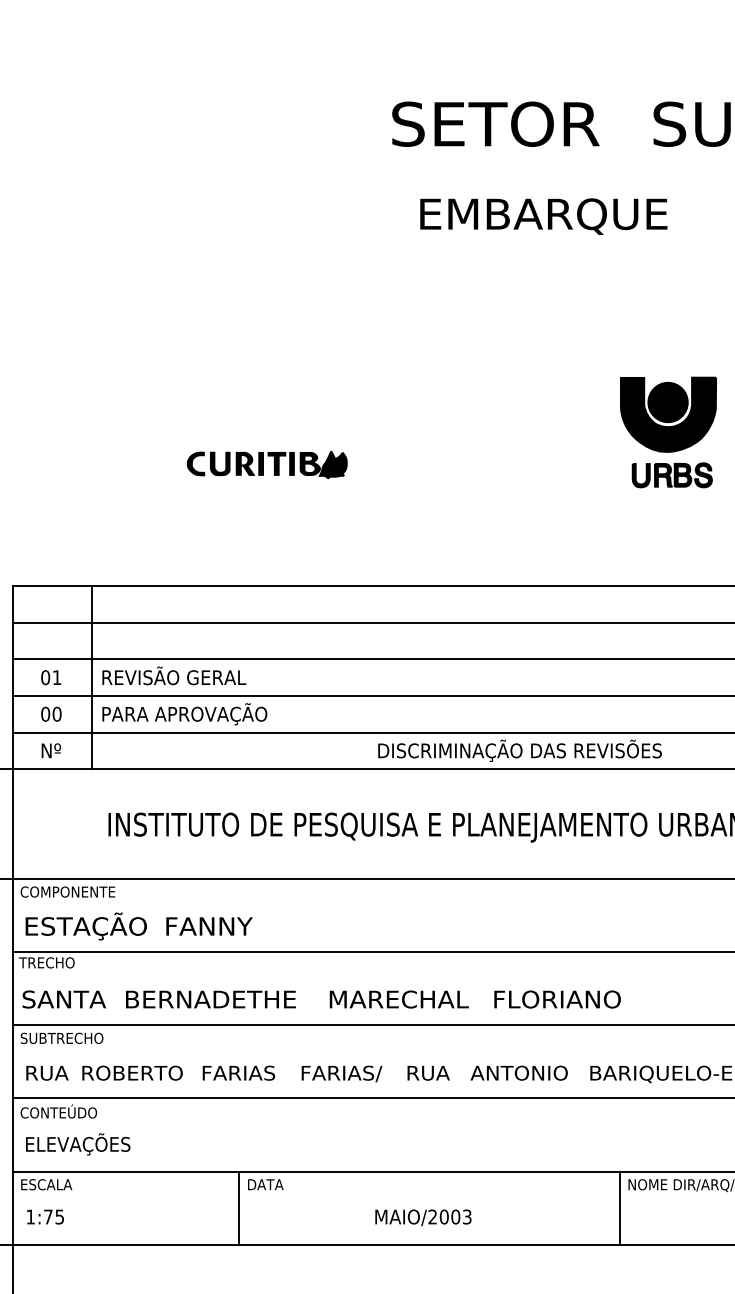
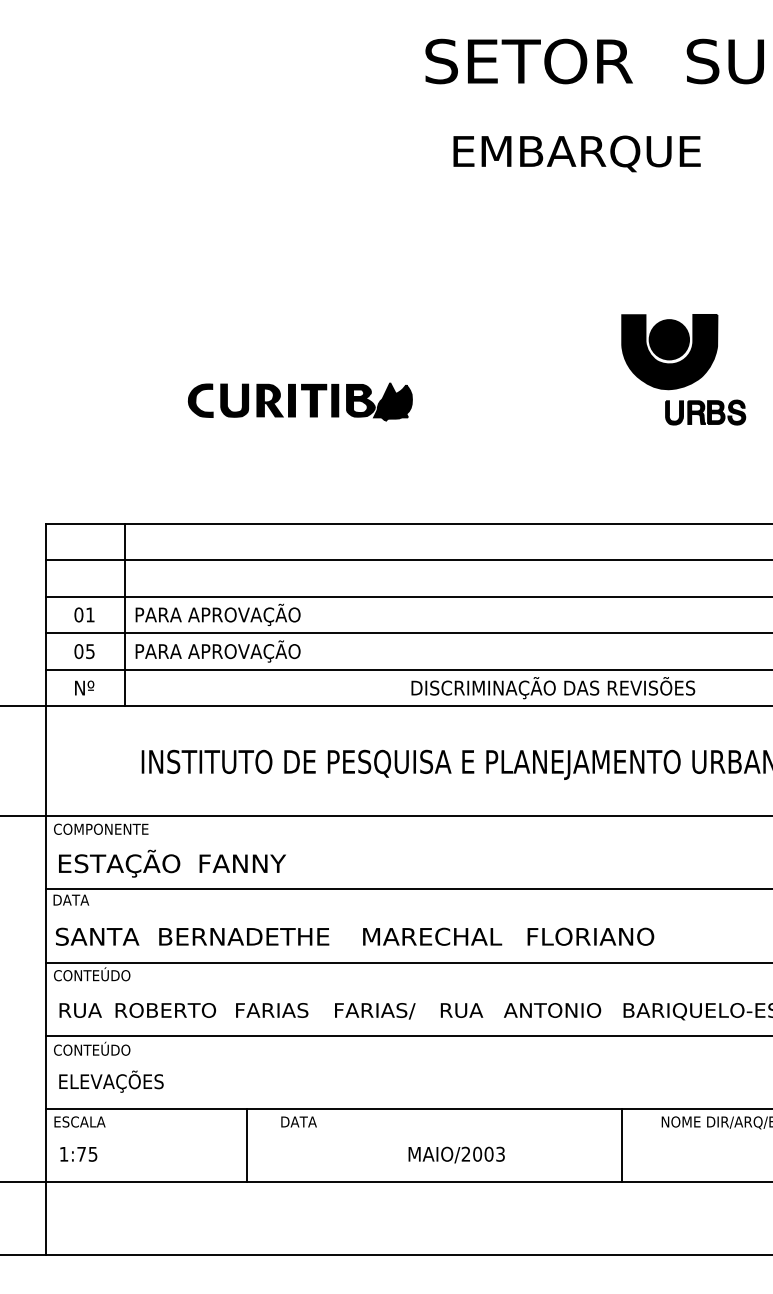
part: (668, 415) -> (669, 352), moved
part: (267, 465) -> (300, 402), size x1.4
text: (185, 677) -> (218, 614), REVISÃO GERAL -> PARA APROVAÇÃO
text: (57, 714) -> (90, 651), 00 -> 05
text: (46, 962) -> (79, 899), TRECHO -> DATA
text: (62, 1037) -> (95, 974), SUBTRECHO -> CONTEÚDO
line: (239, 1208) -> (246, 1145), moved
line: (620, 1208) -> (622, 1145), moved

